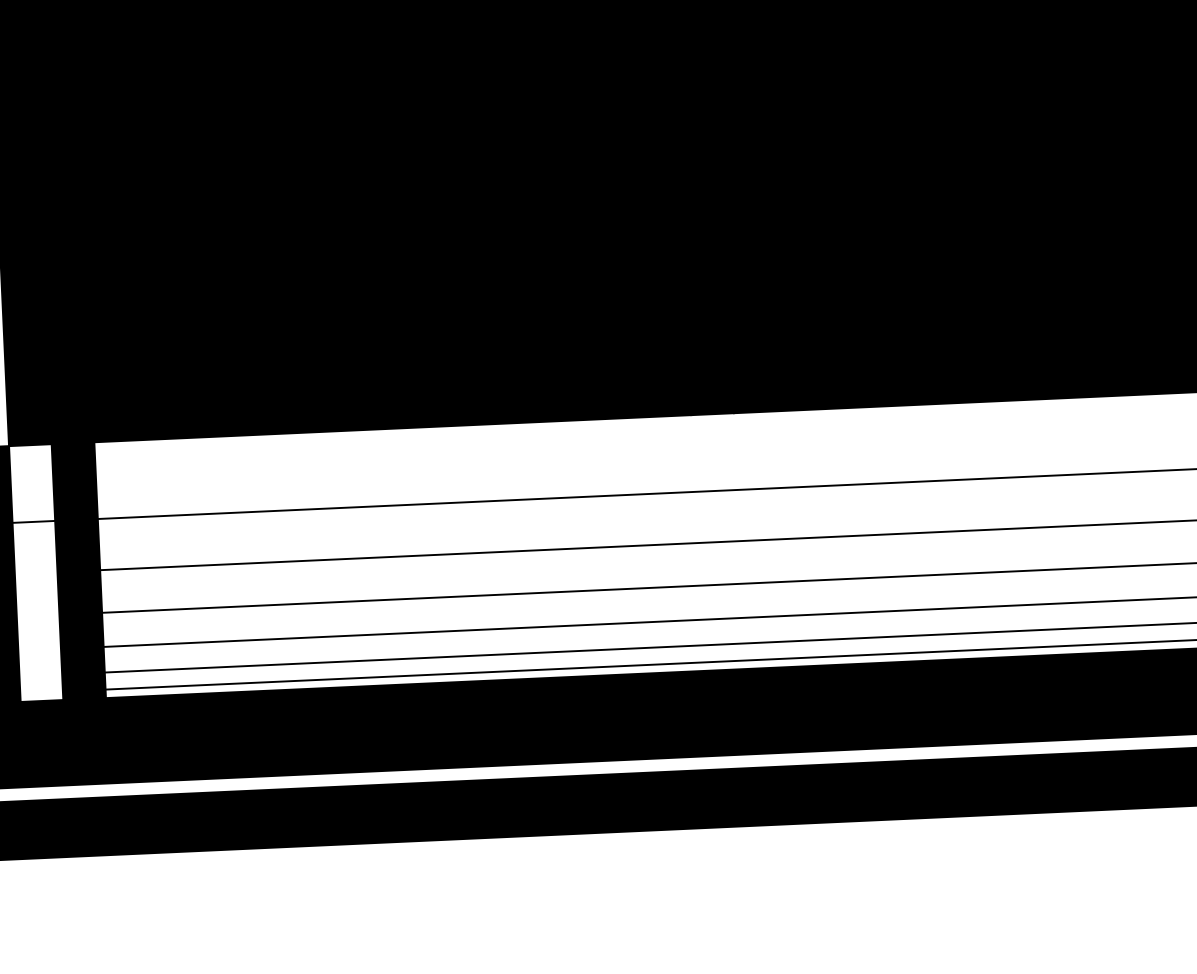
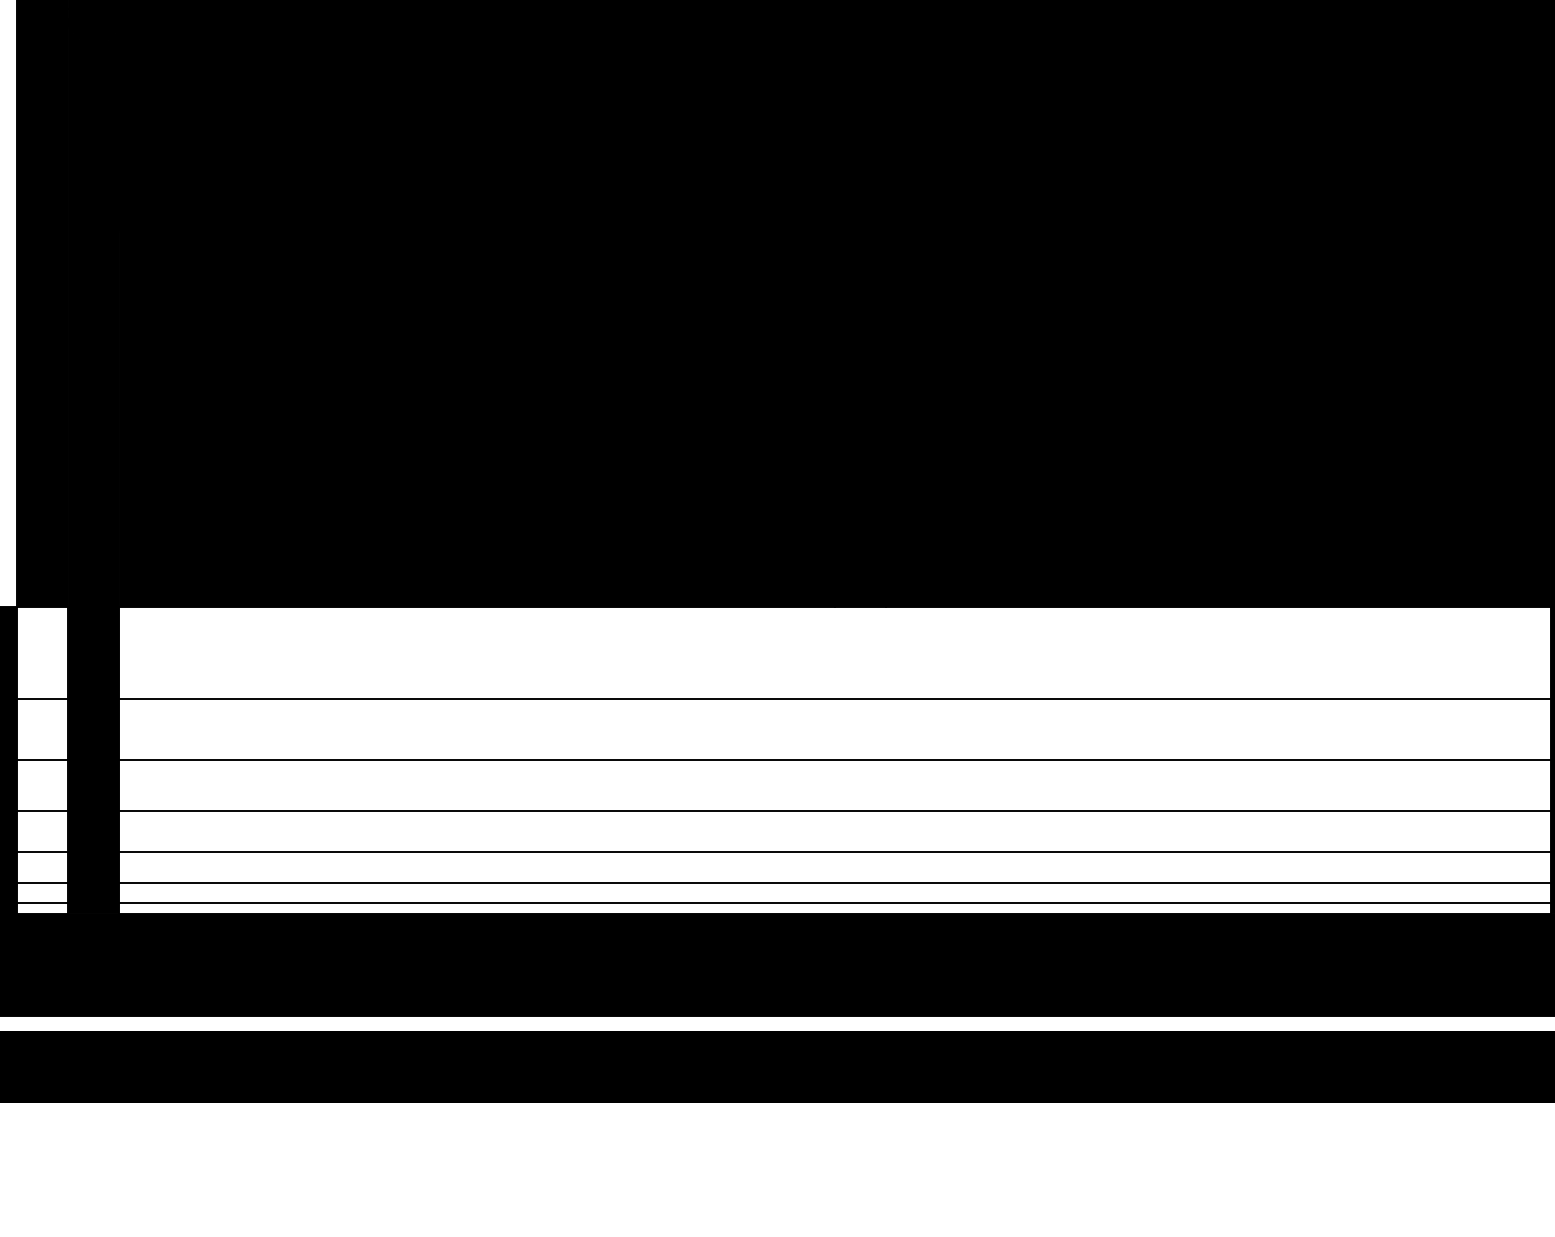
line: (35, 573) -> (42, 760), added
line: (37, 615) -> (42, 811), added
line: (39, 649) -> (42, 852), added
line: (40, 675) -> (42, 883), added
line: (41, 692) -> (42, 903), added

